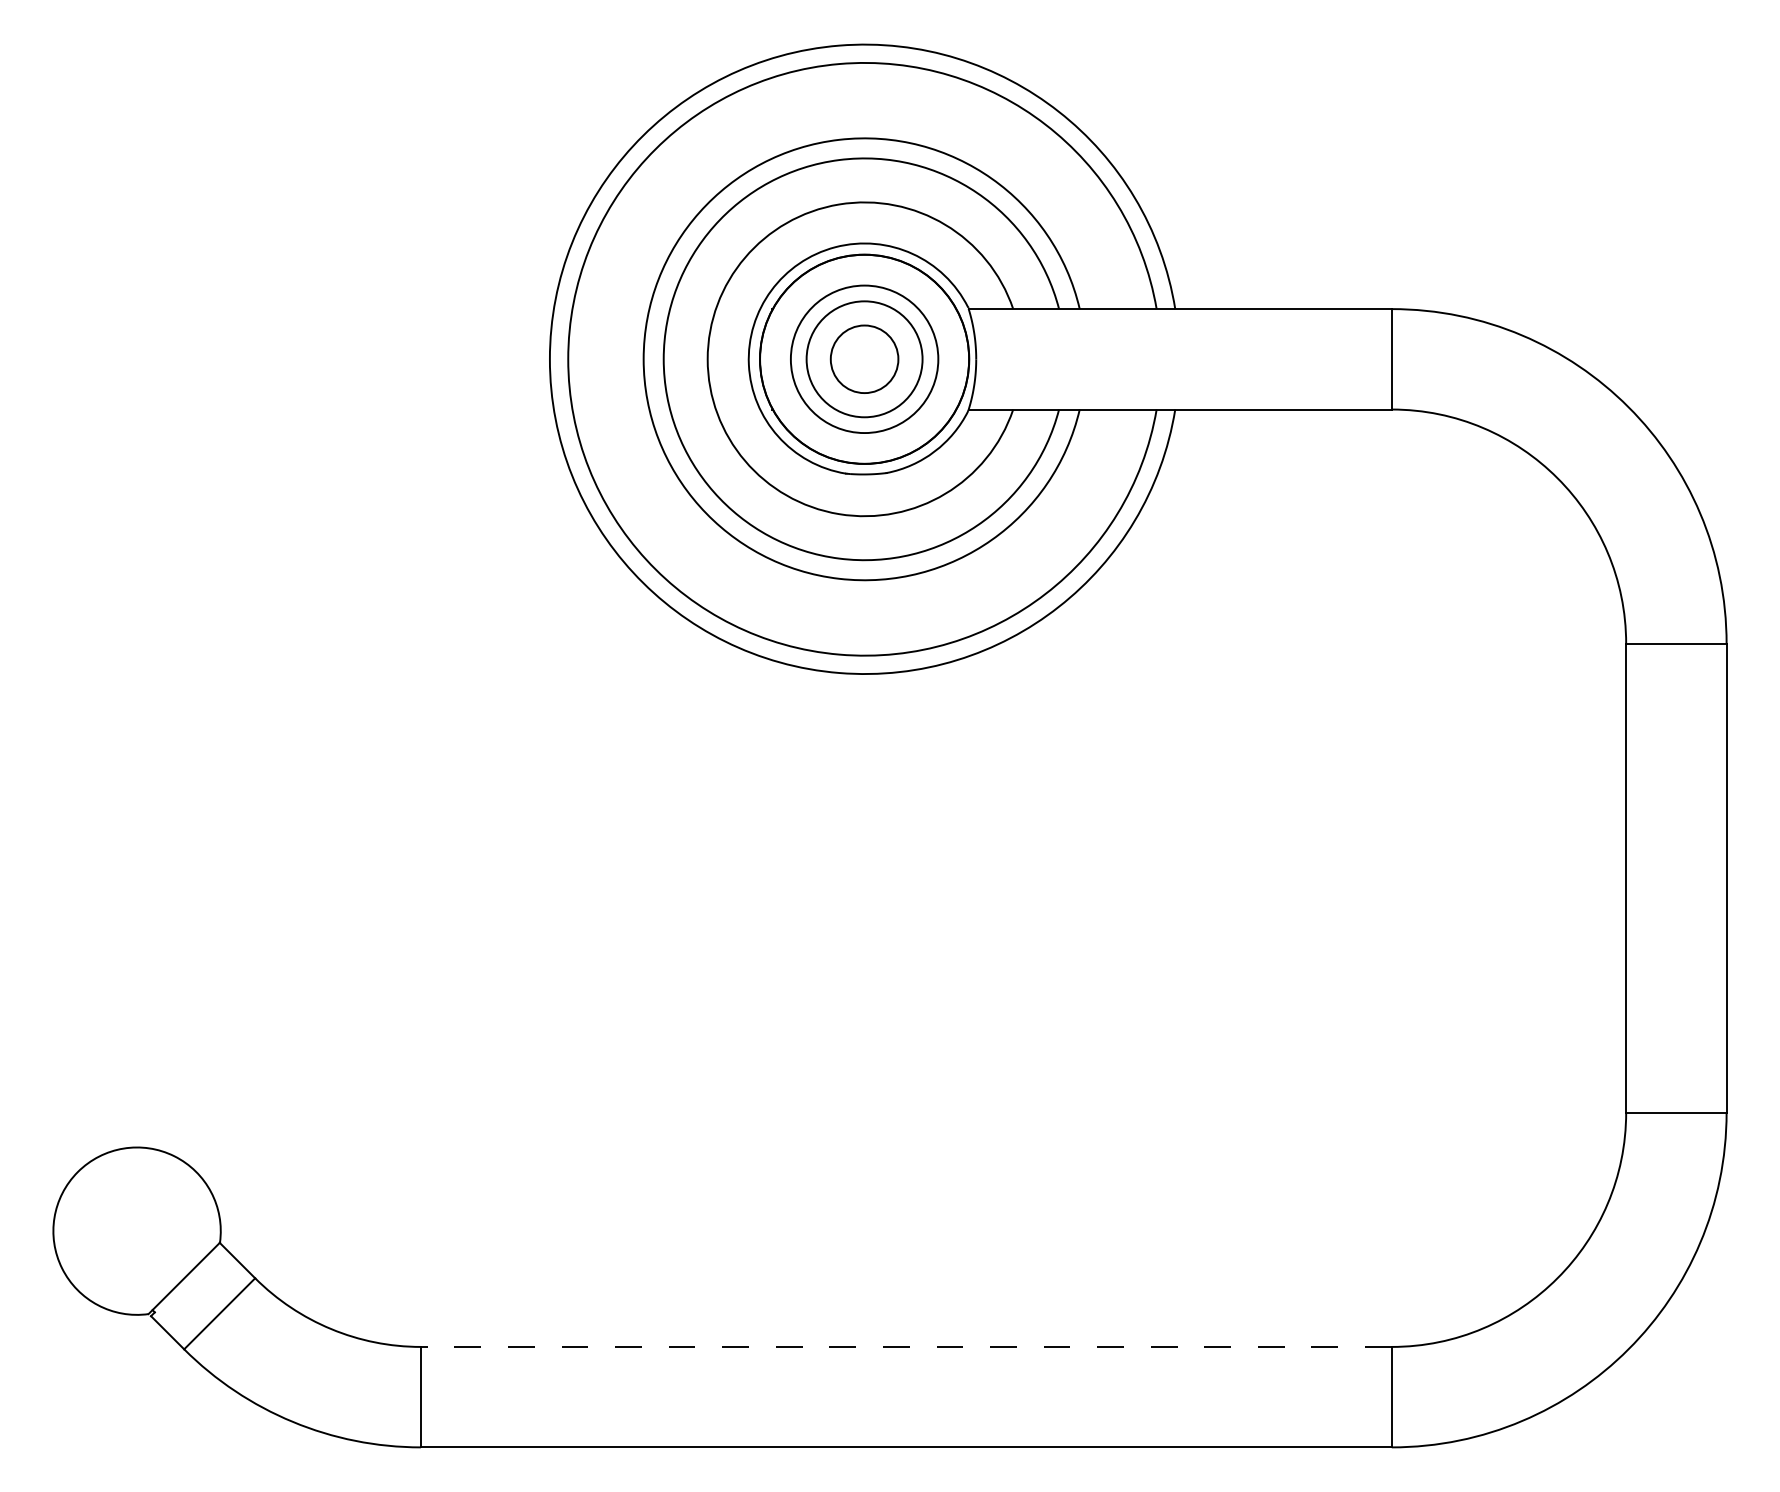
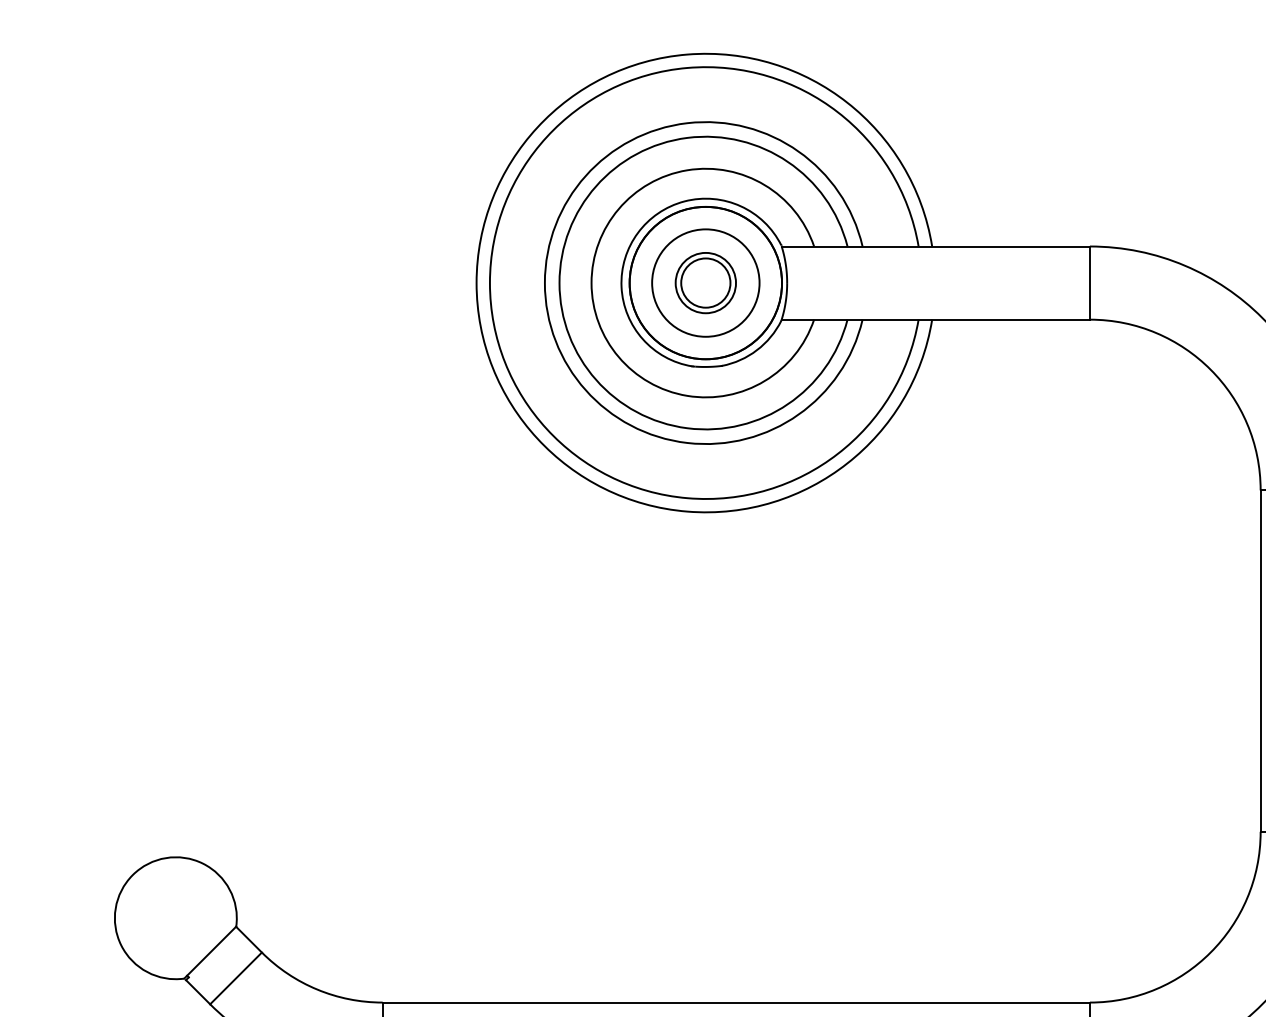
circle: (864, 358) -> (705, 282), size x0.71
line: (905, 1346) -> (735, 1002), dashed -> solid

